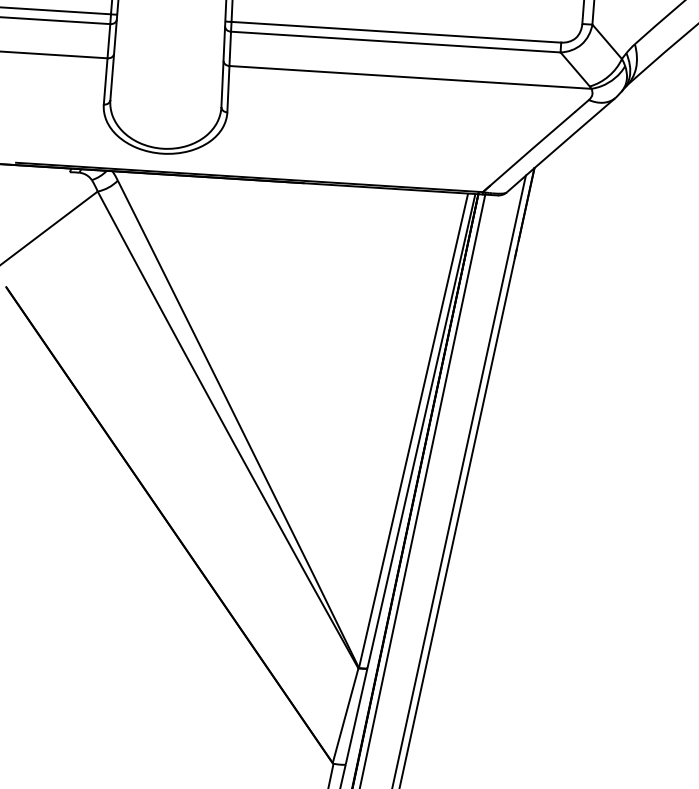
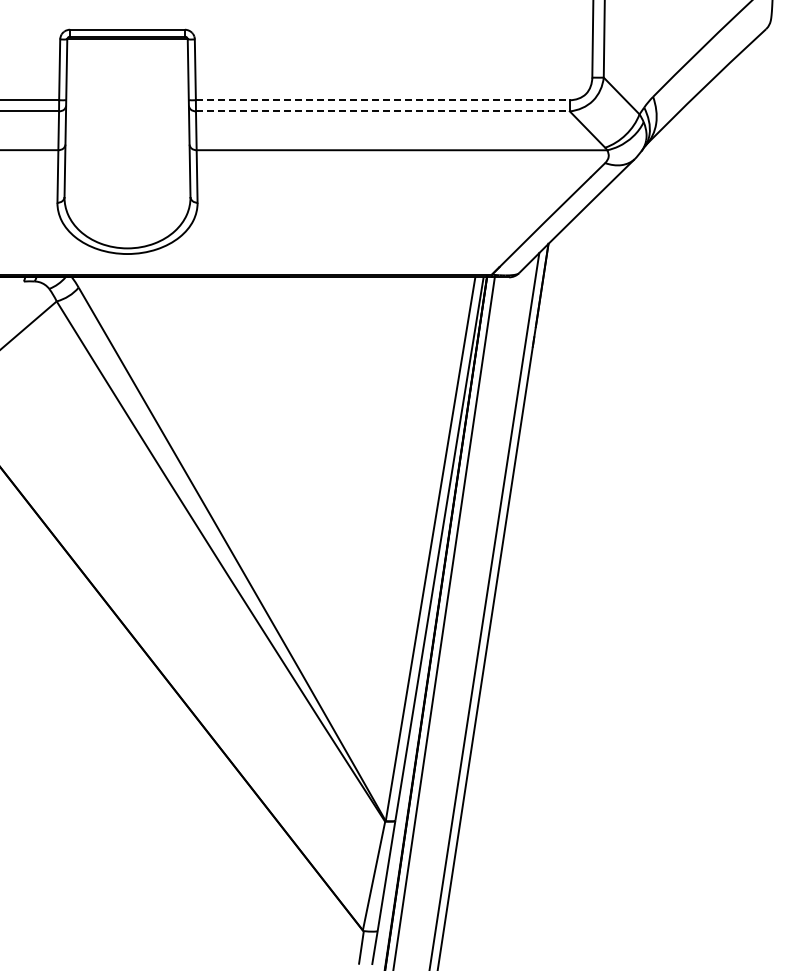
line: (396, 32) -> (382, 100), solid -> dashed
line: (395, 42) -> (382, 111), solid -> dashed

